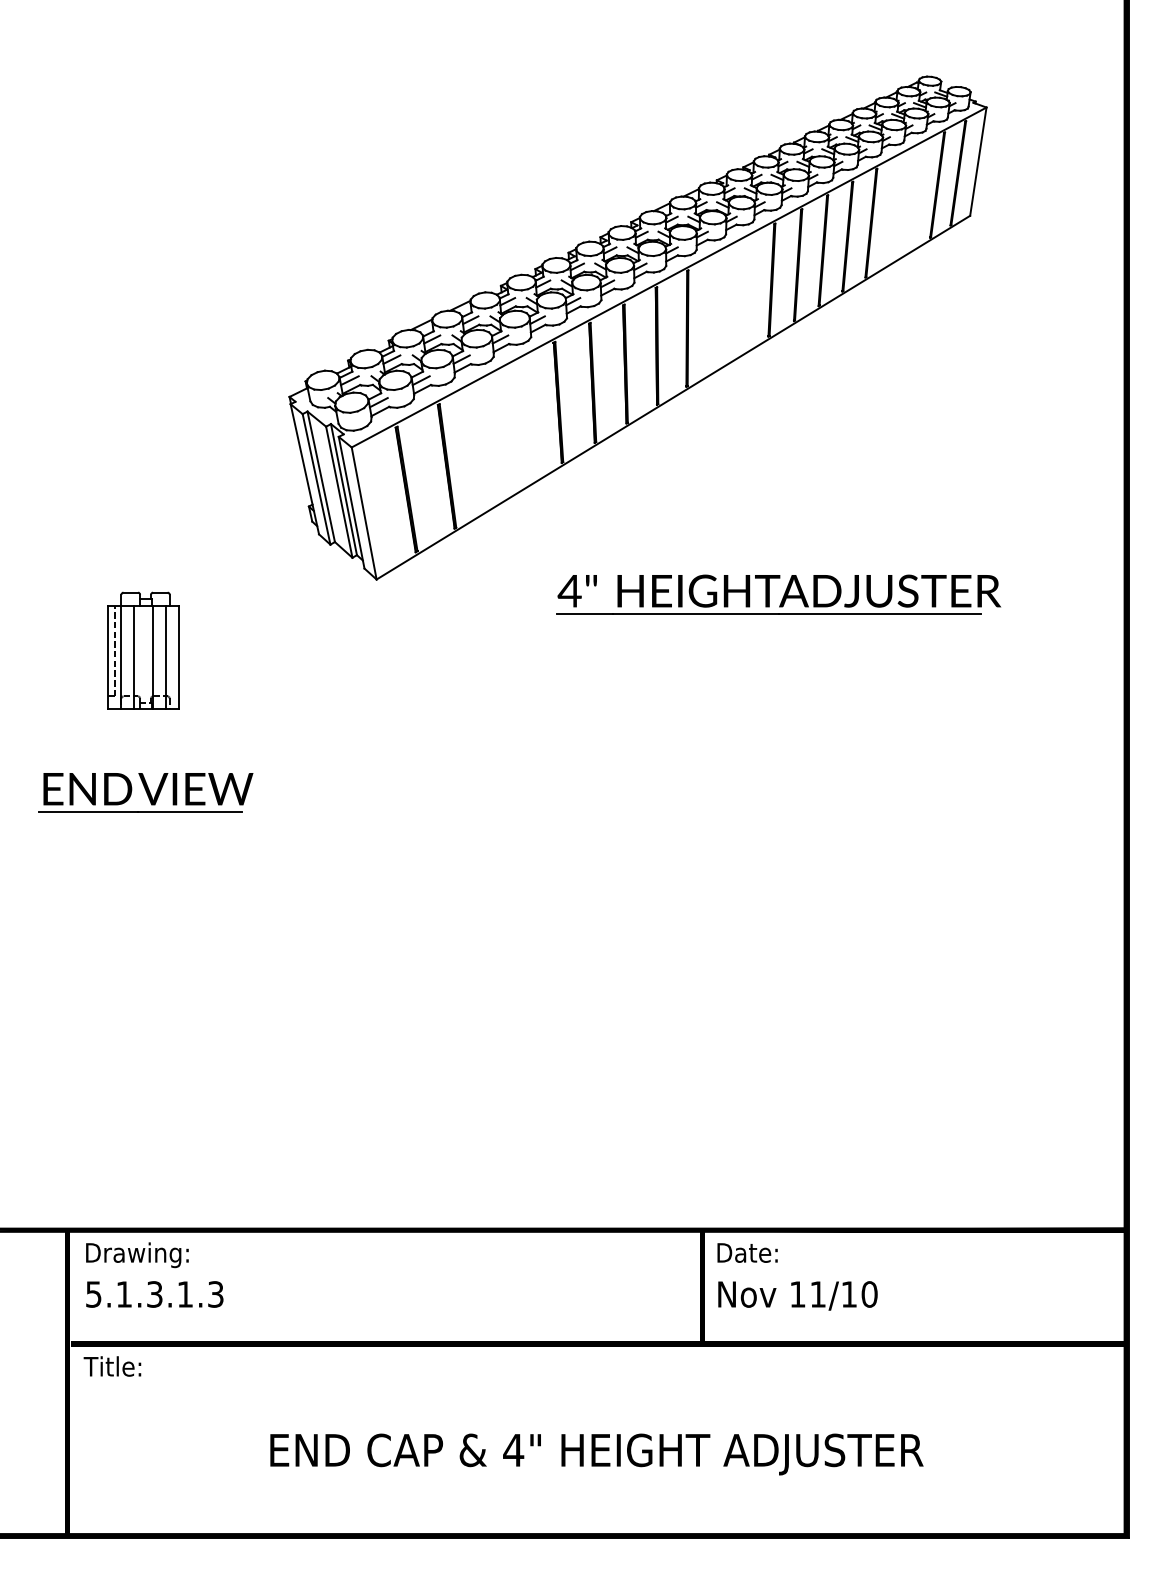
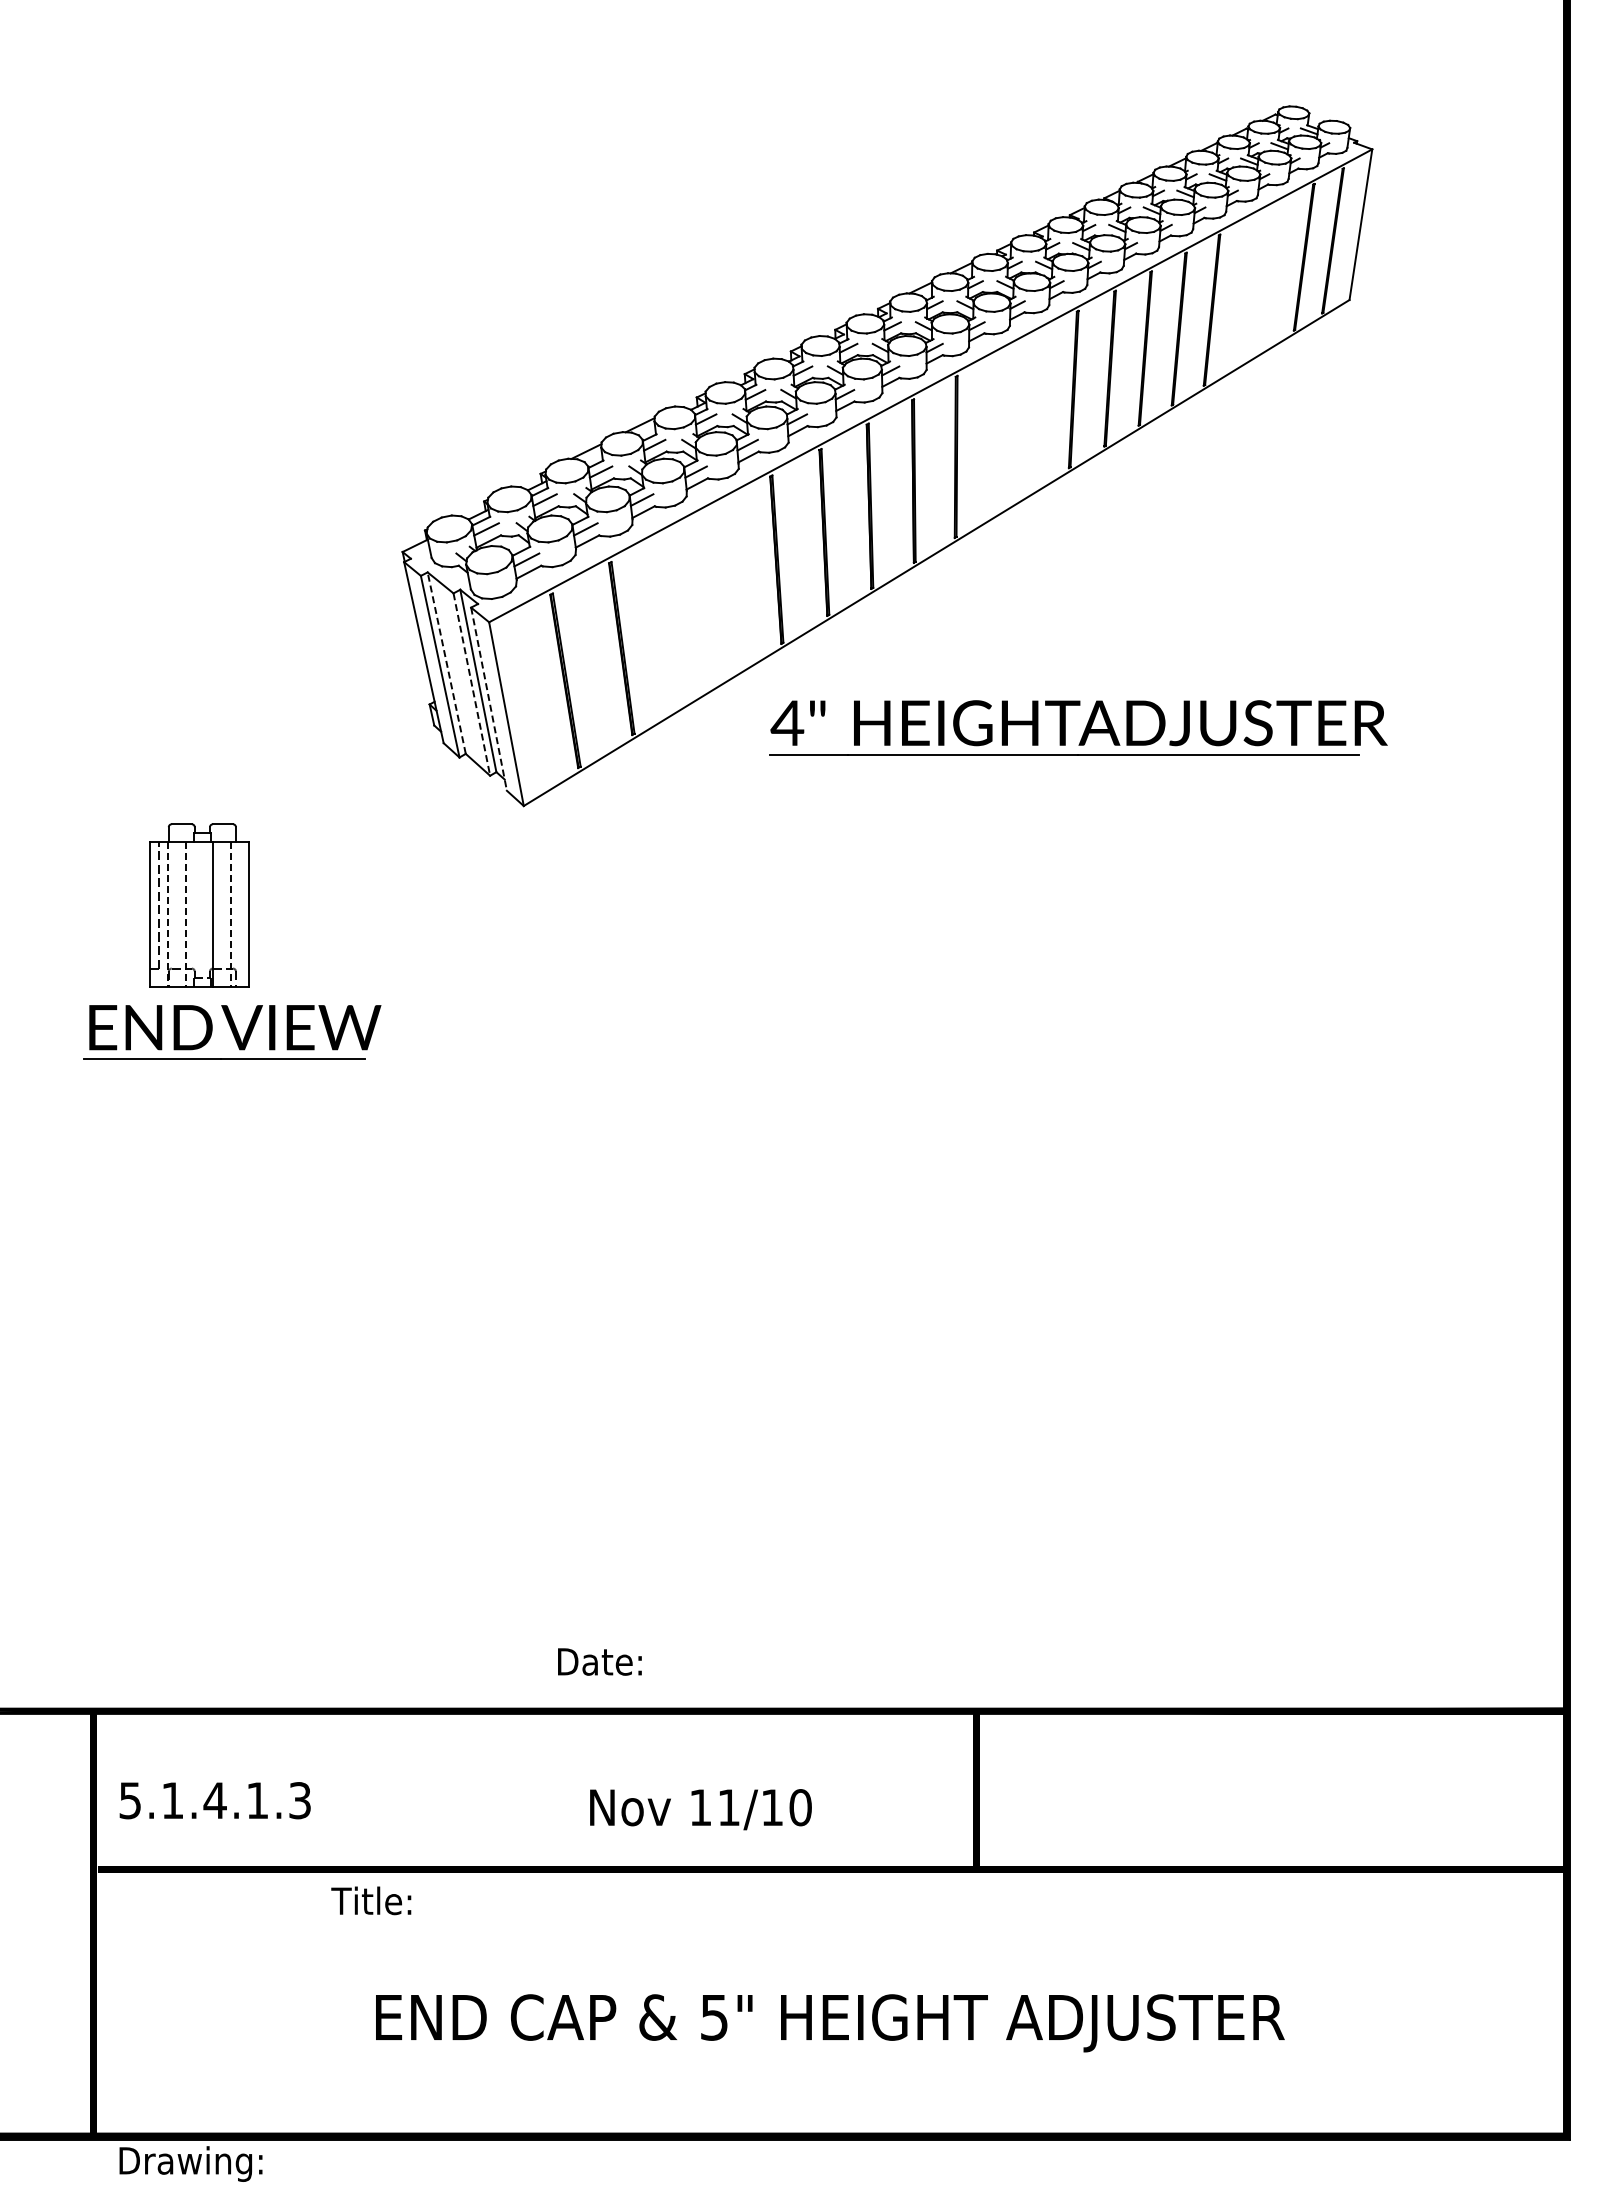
line: (321, 477) -> (446, 663), solid -> dashed
line: (339, 492) -> (471, 685), solid -> dashed
line: (351, 502) -> (489, 699), solid -> dashed
part: (783, 595) -> (1084, 729), moved
line: (121, 657) -> (168, 914), solid -> dashed
line: (134, 657) -> (186, 914), solid -> dashed
line: (166, 657) -> (231, 914), solid -> dashed
part: (146, 792) -> (232, 1032), moved
text: (747, 1252) -> (599, 1661), moved
text: (137, 1254) -> (190, 2163), moved
text: (154, 1294) -> (214, 1800), 5.1.3.1.3 -> 5.1.4.1.3
text: (797, 1295) -> (700, 1809), moved
text: (112, 1366) -> (371, 1900), moved
text: (513, 1450) -> (714, 2017), 4" -> 5"

